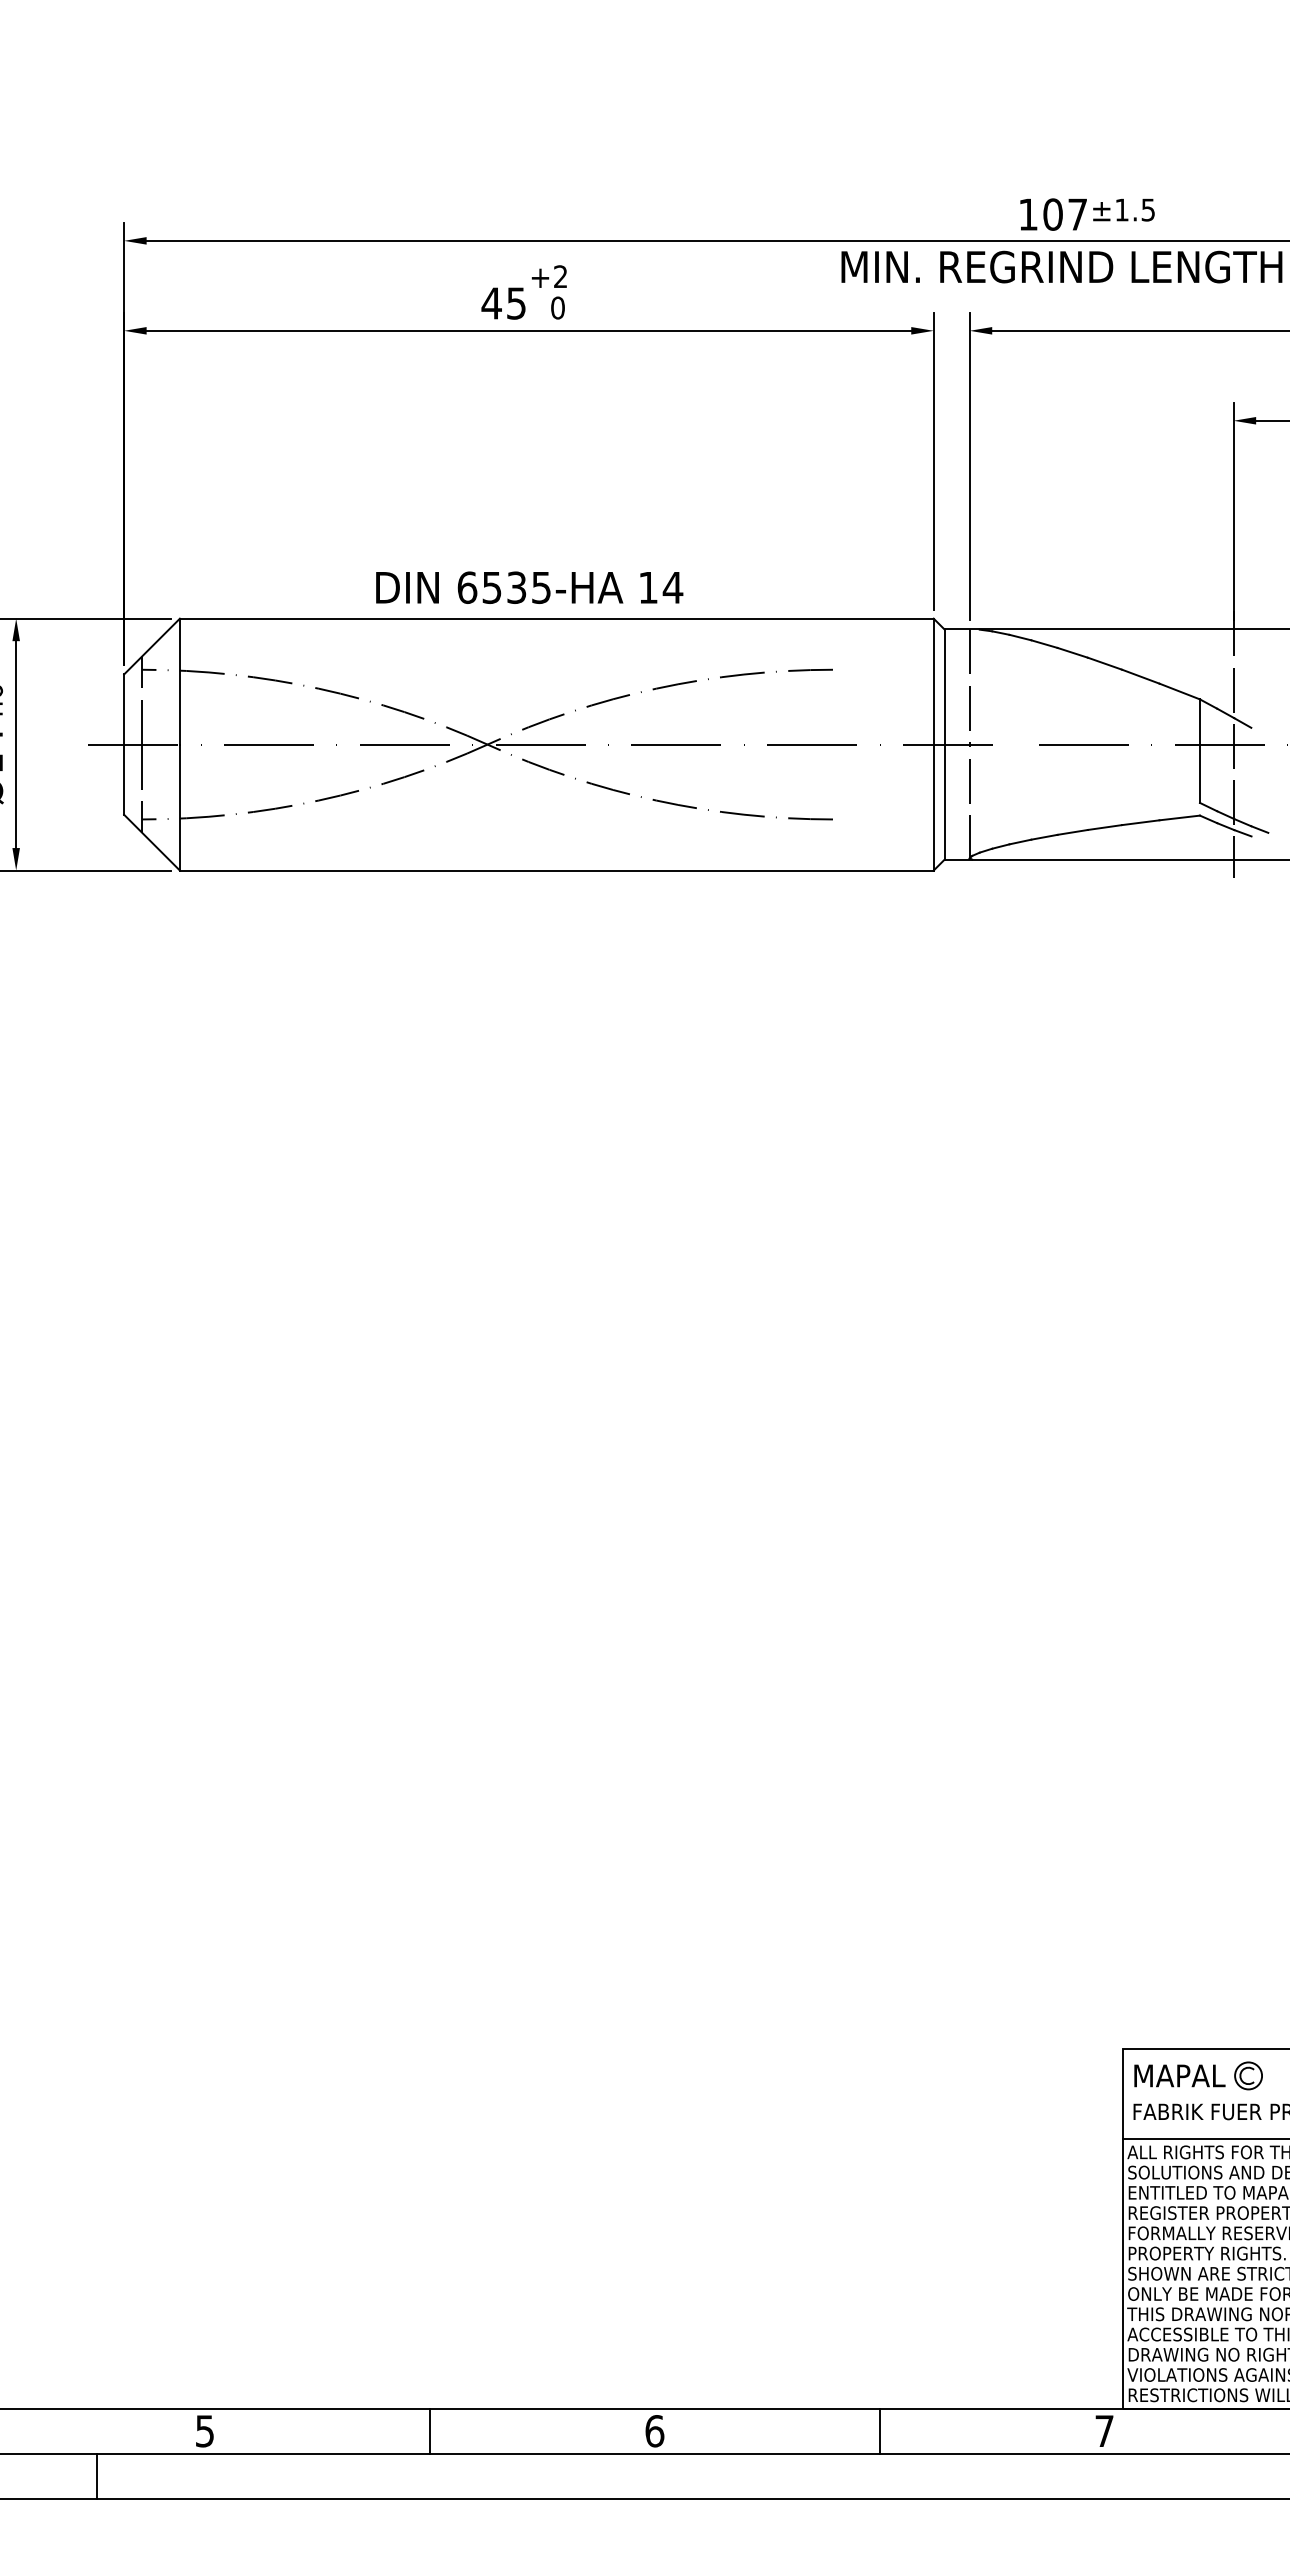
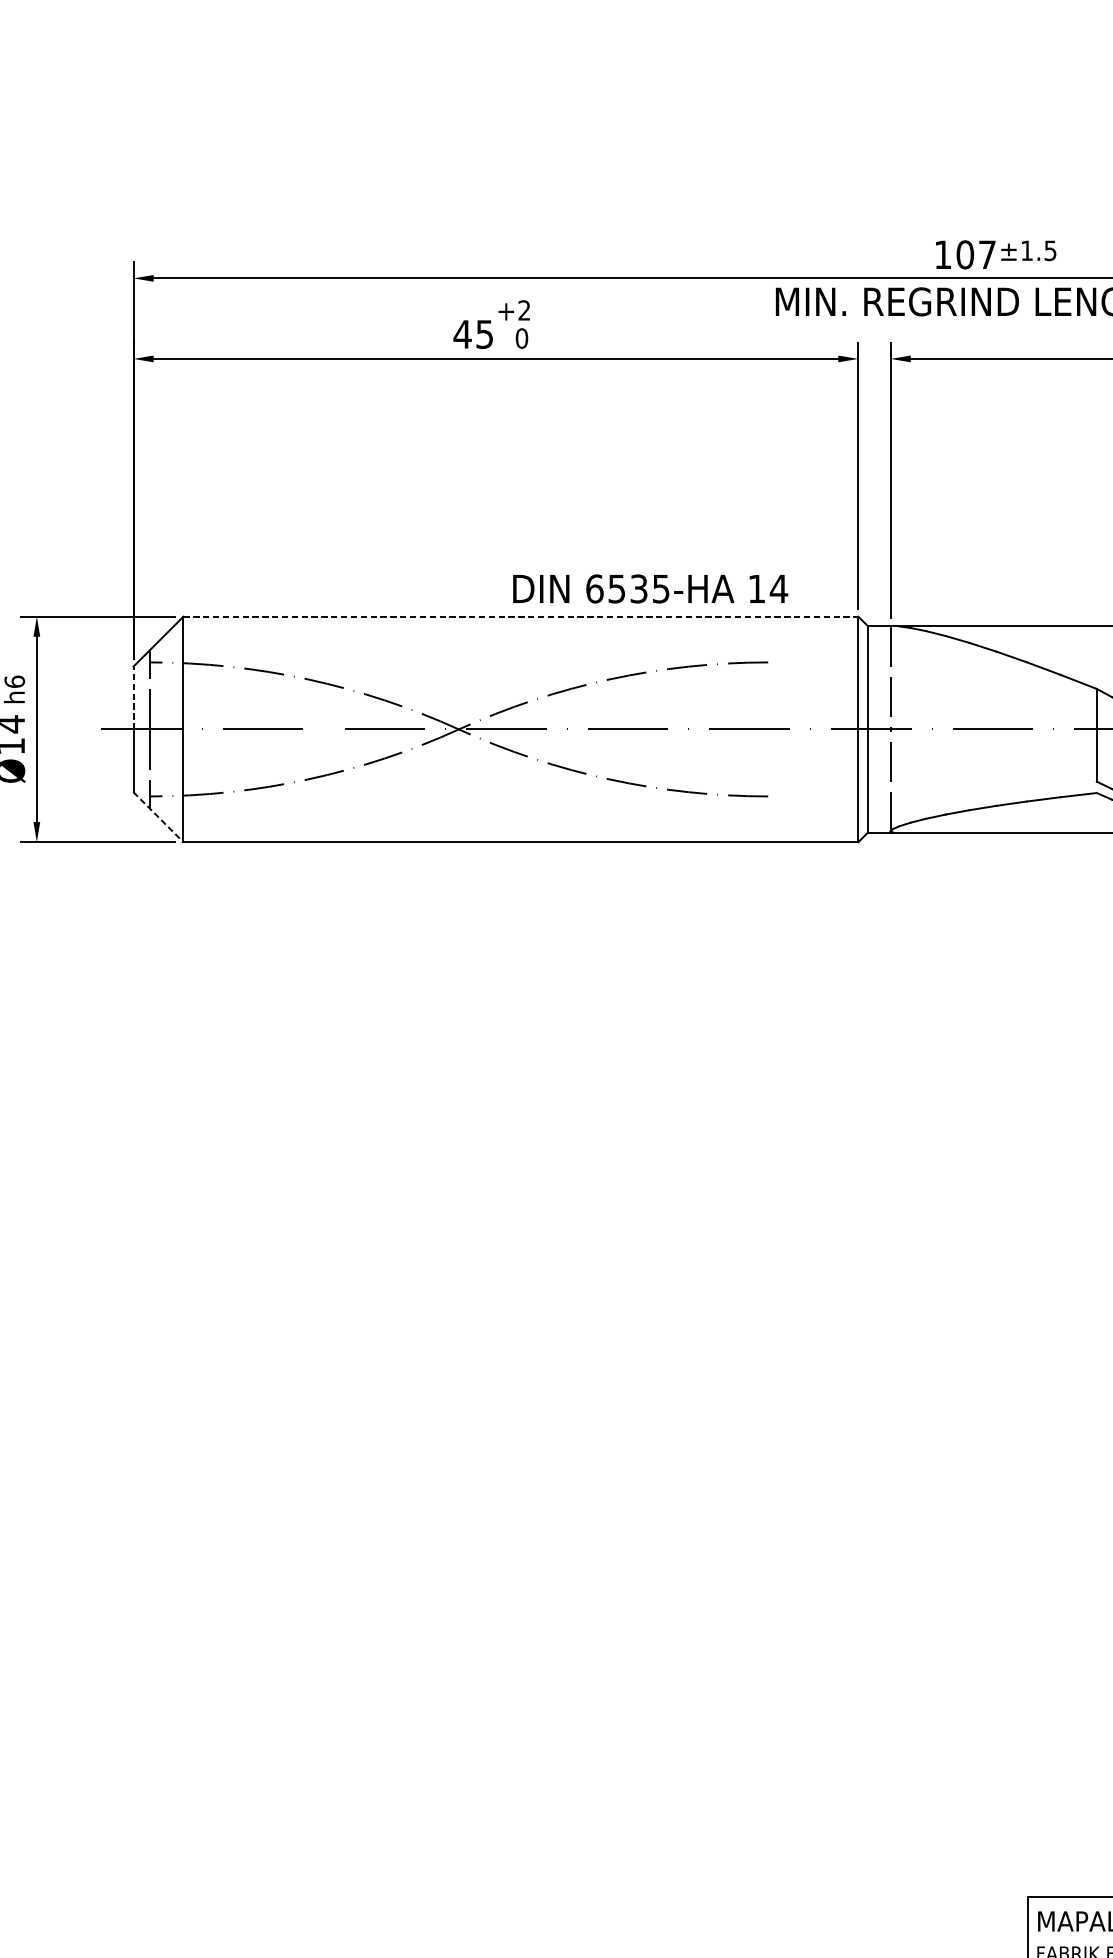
text: (529, 587) -> (650, 588), moved
line: (556, 618) -> (520, 616), solid -> dashed
line: (124, 709) -> (133, 697), solid -> dashed
line: (152, 843) -> (158, 817), solid -> dashed

